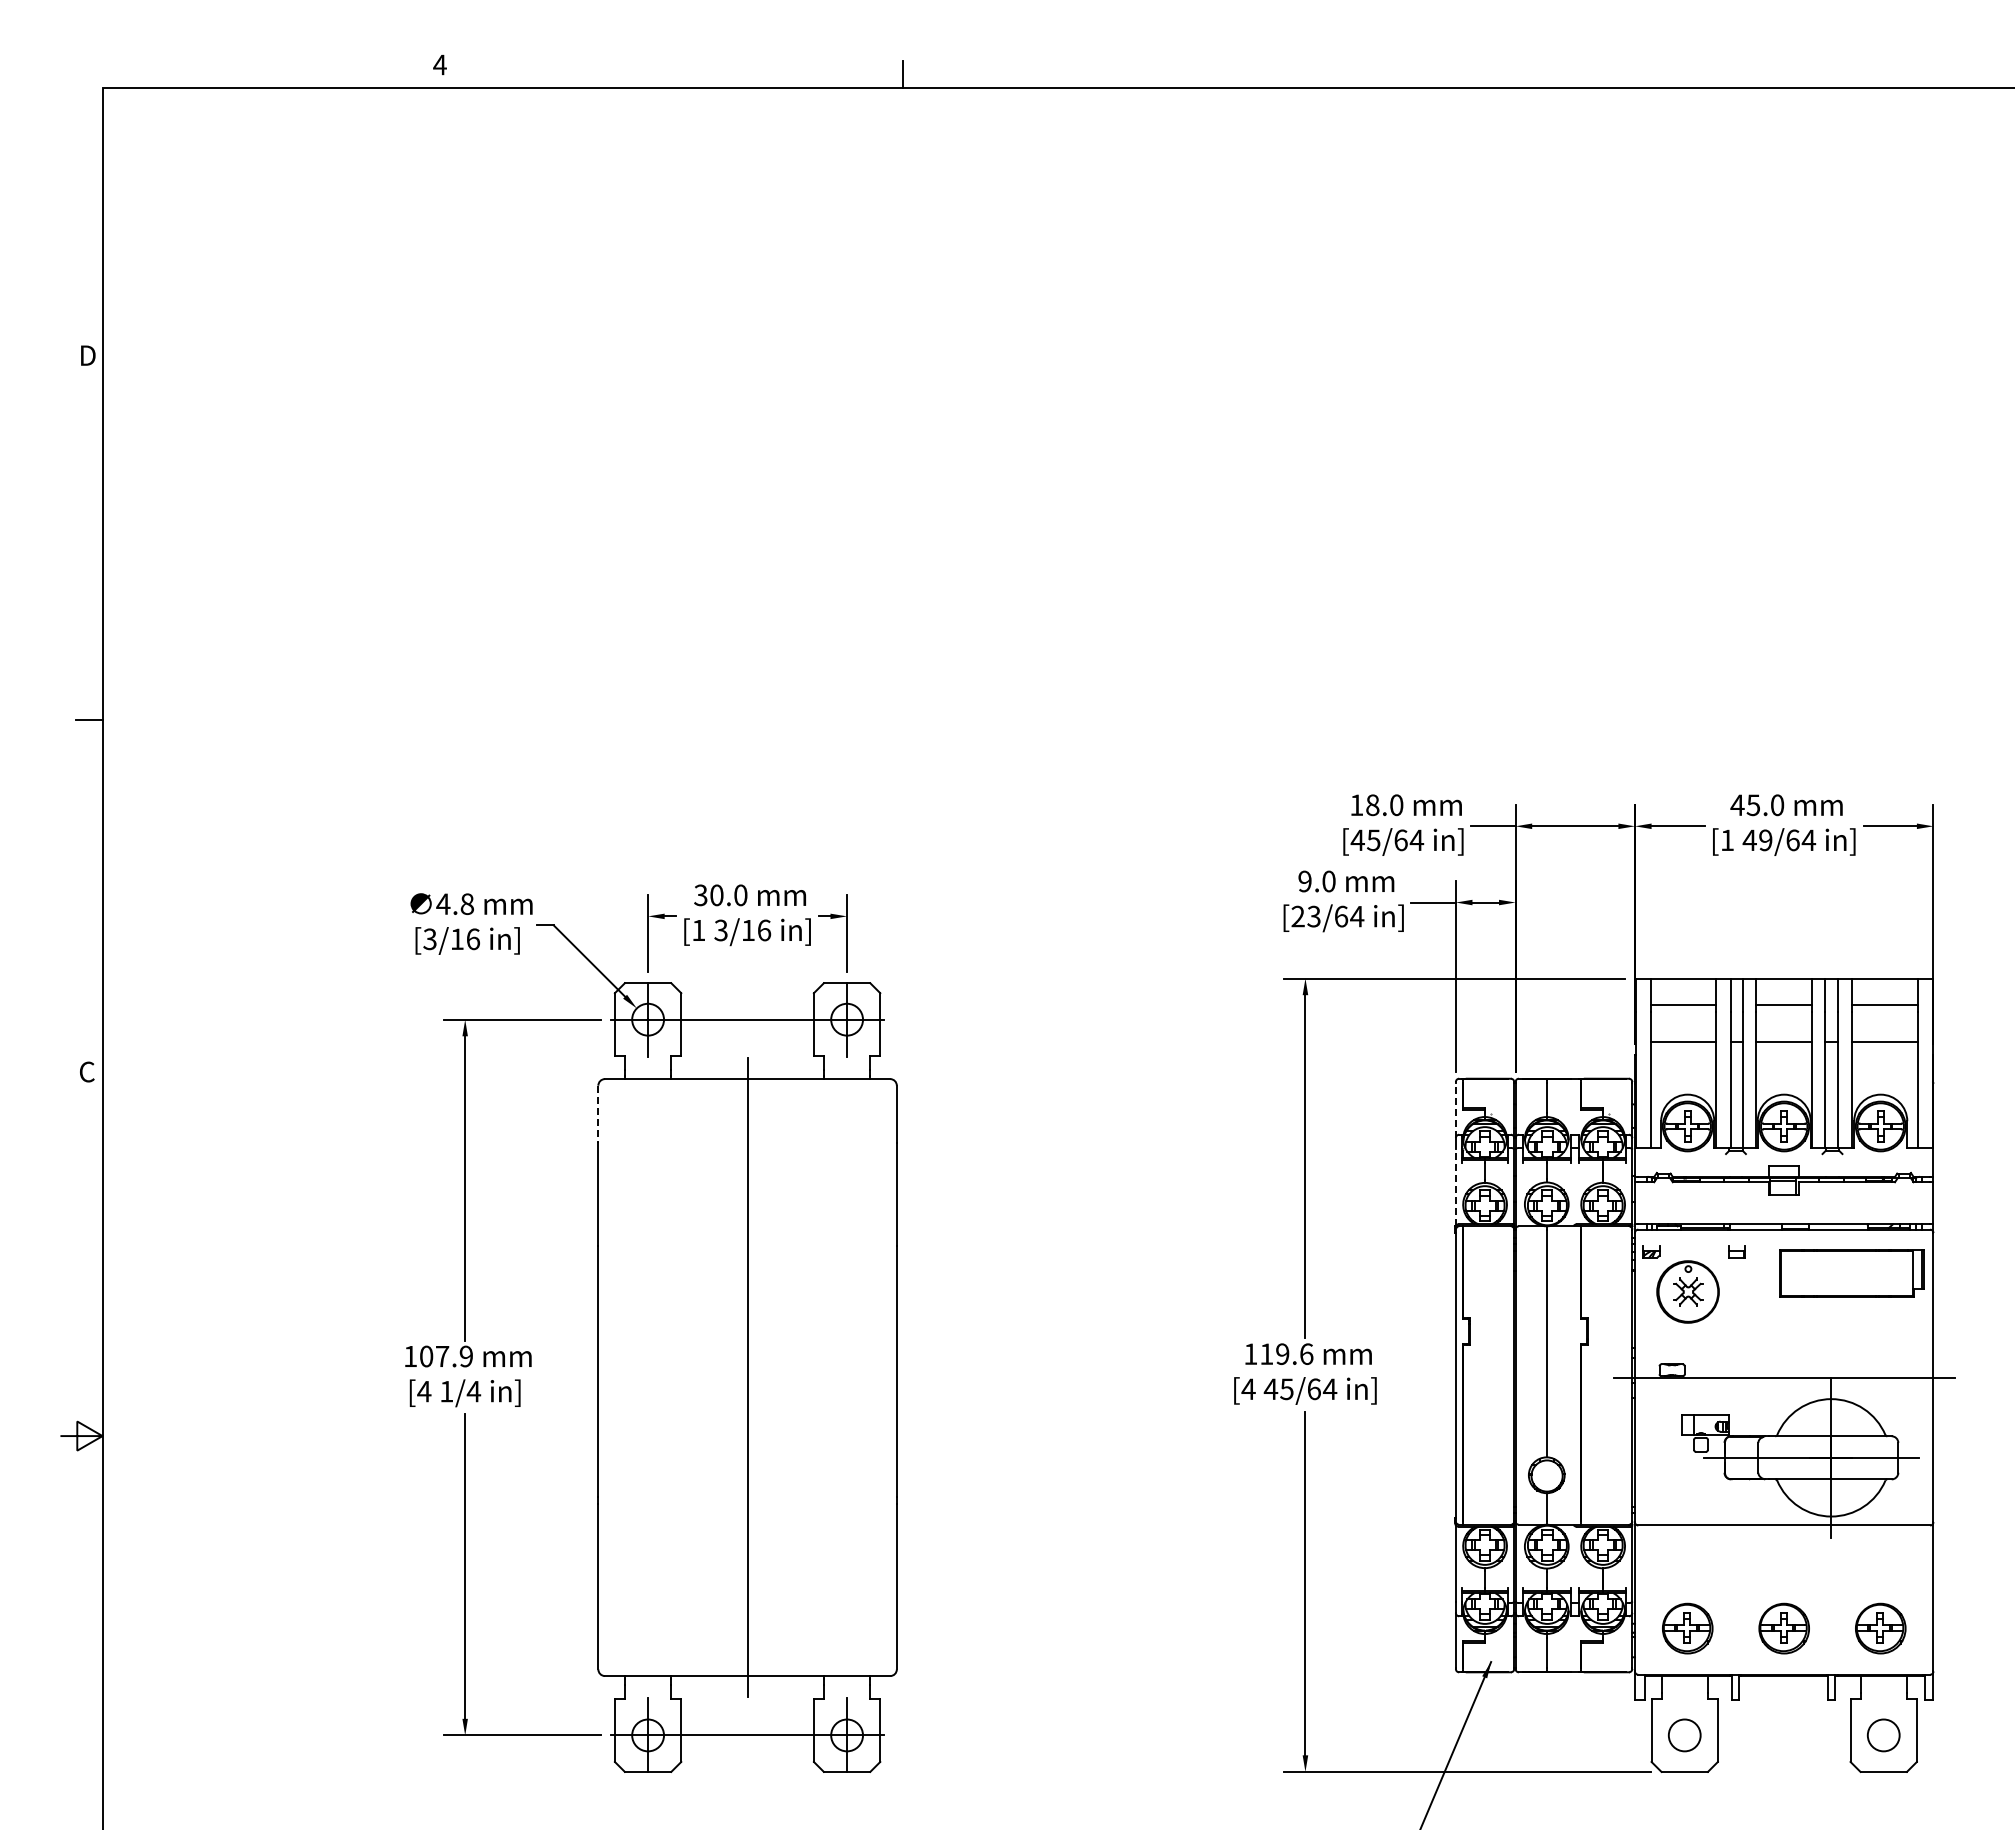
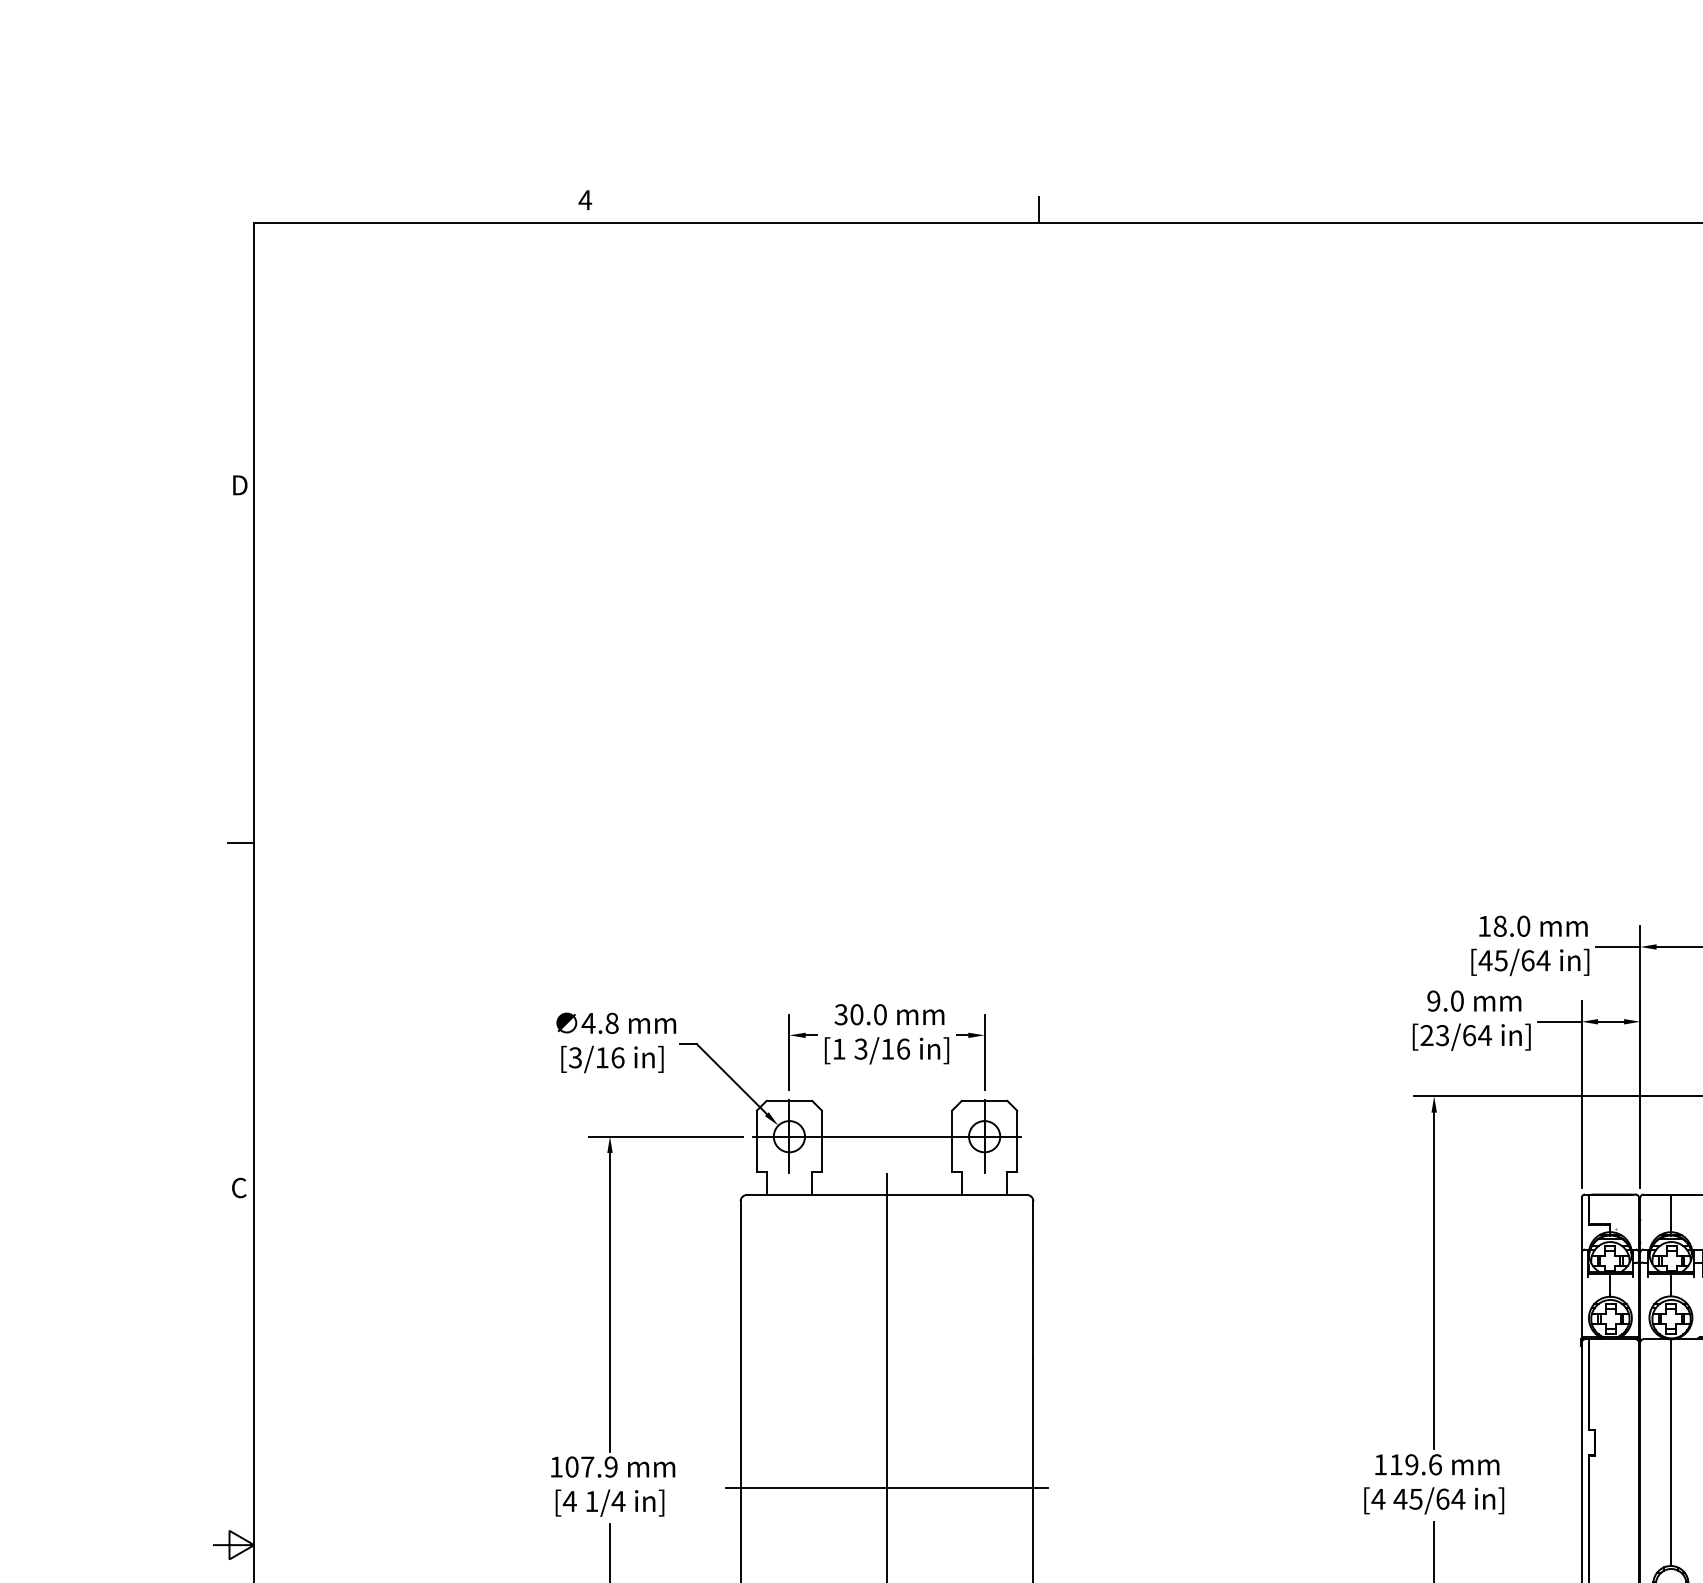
line: (1455, 1110) -> (1581, 1225), dashed -> solid
line: (598, 1114) -> (740, 1229), dashed -> solid
line: (1455, 1187) -> (1581, 1301), dashed -> solid
line: (747, 1377) -> (886, 1487), added

